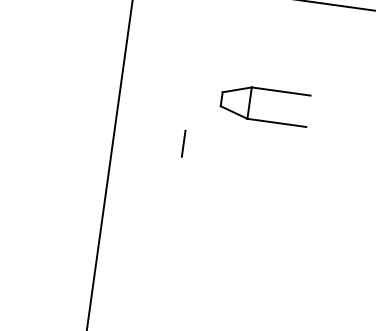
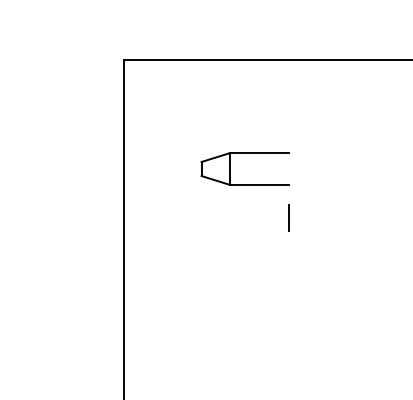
part: (250, 102) -> (230, 168), moved
line: (183, 142) -> (288, 217), moved

